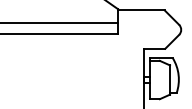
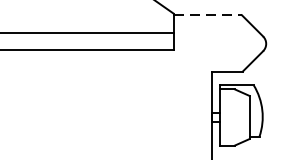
line: (141, 10) -> (207, 15), solid -> dashed

